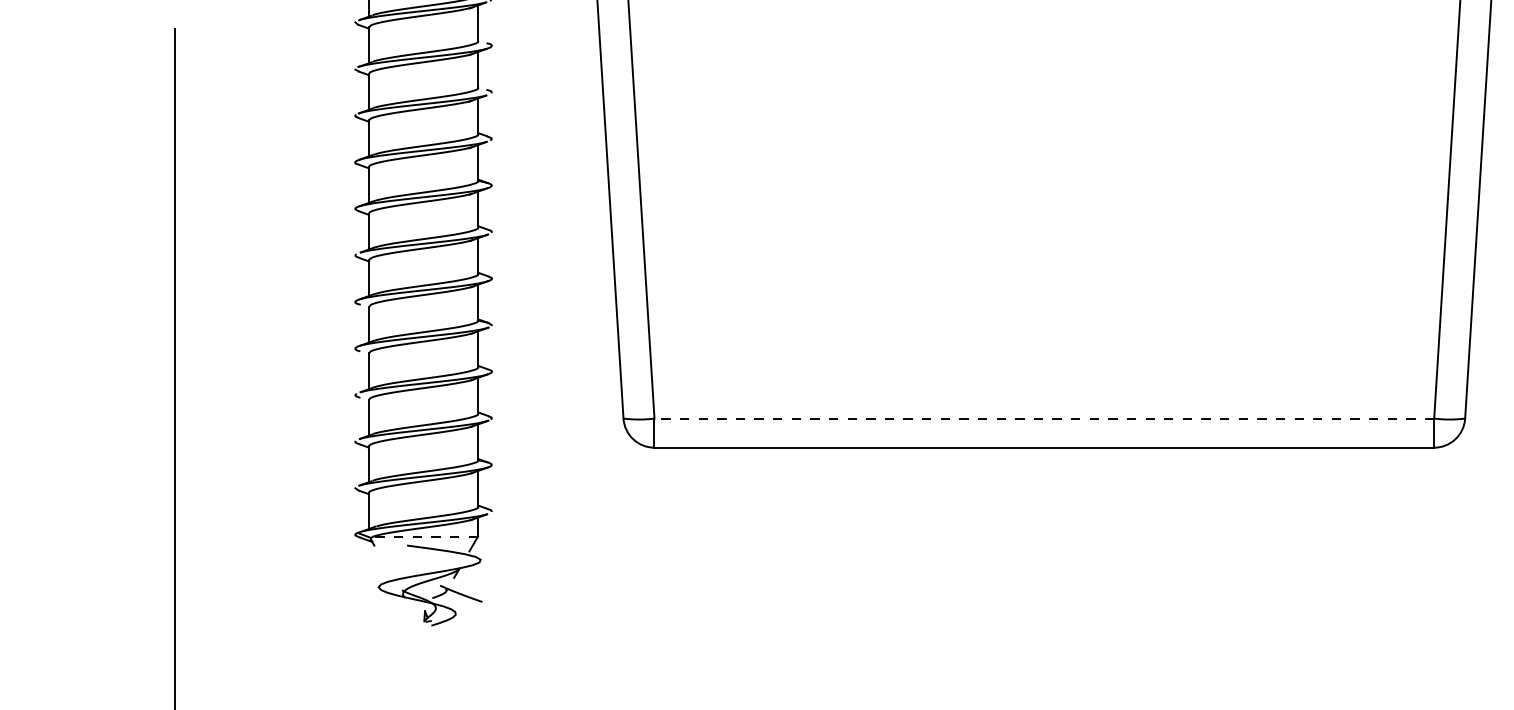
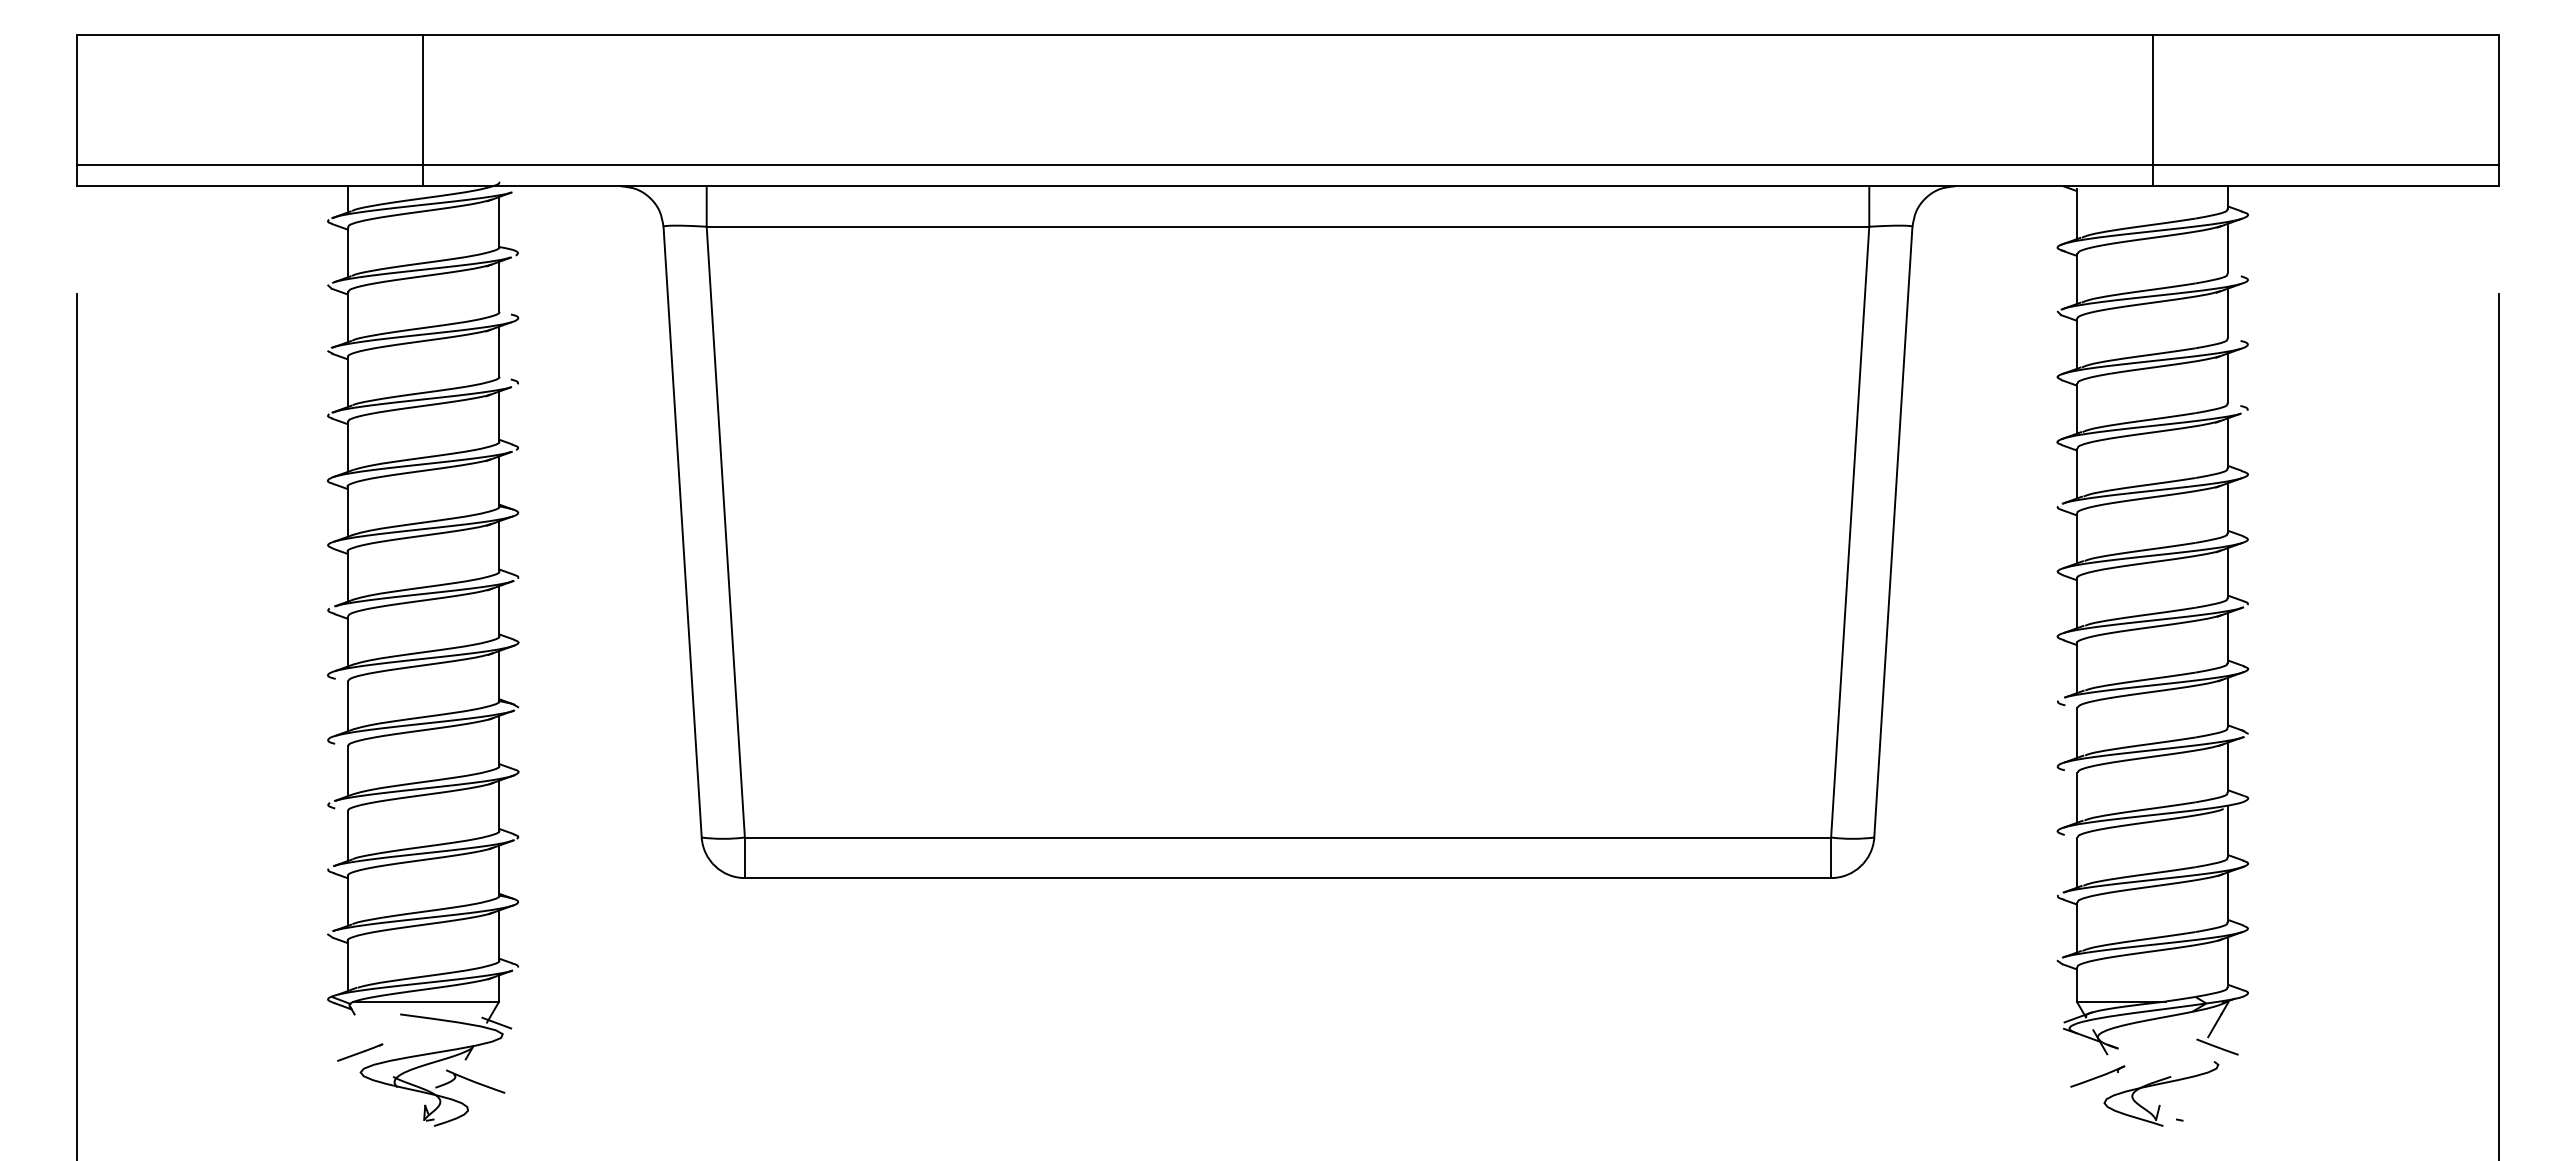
line: (1043, 418) -> (1287, 837), dashed -> solid
line: (425, 537) -> (425, 1002), dashed -> solid
line: (476, 551) -> (496, 1022), added
line: (378, 572) -> (360, 1052), added

